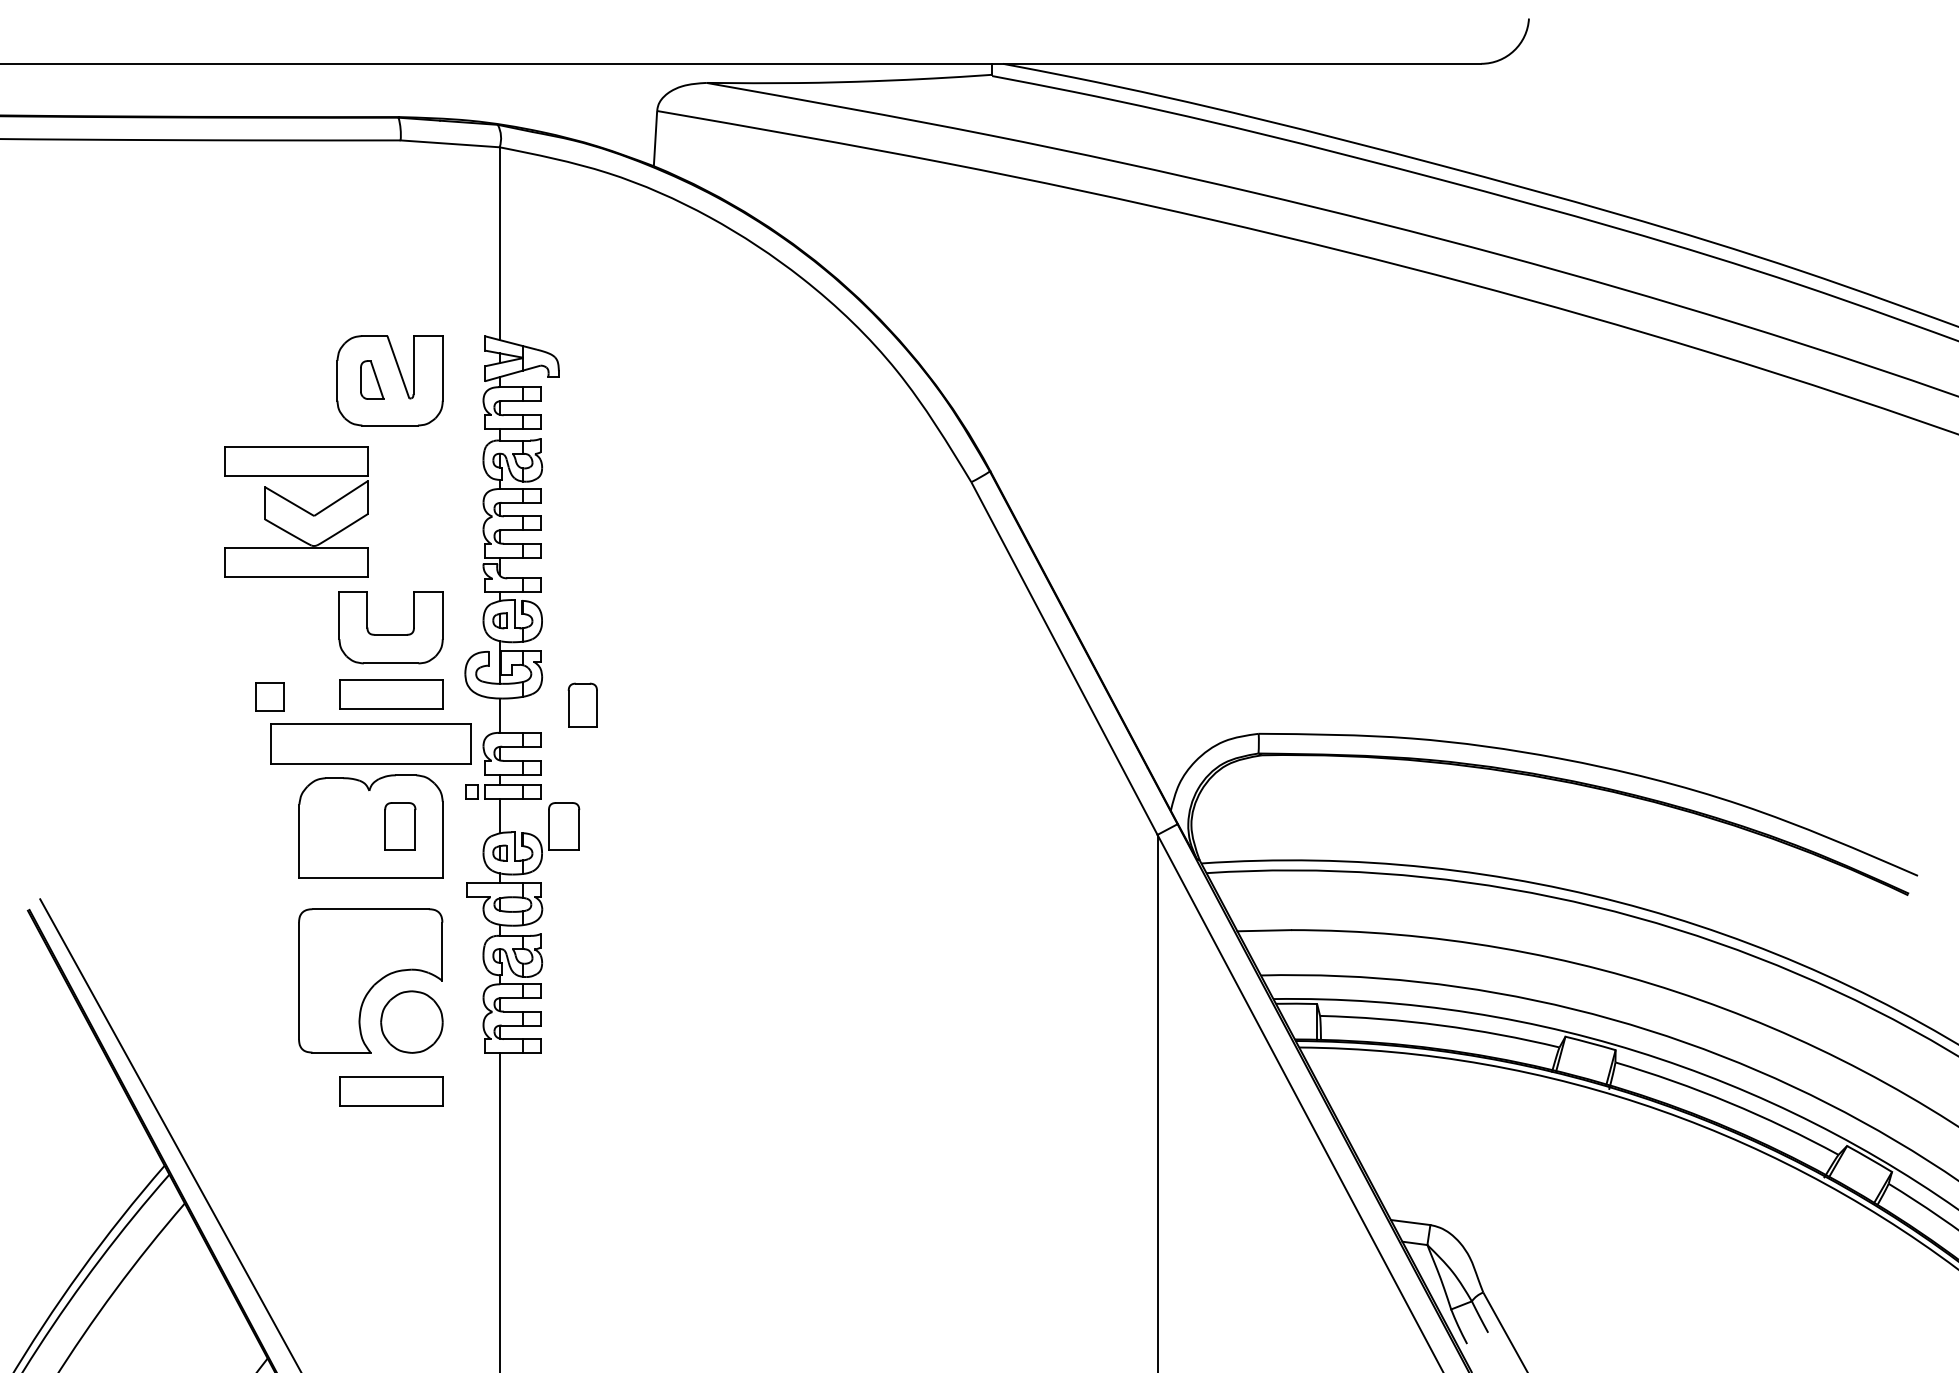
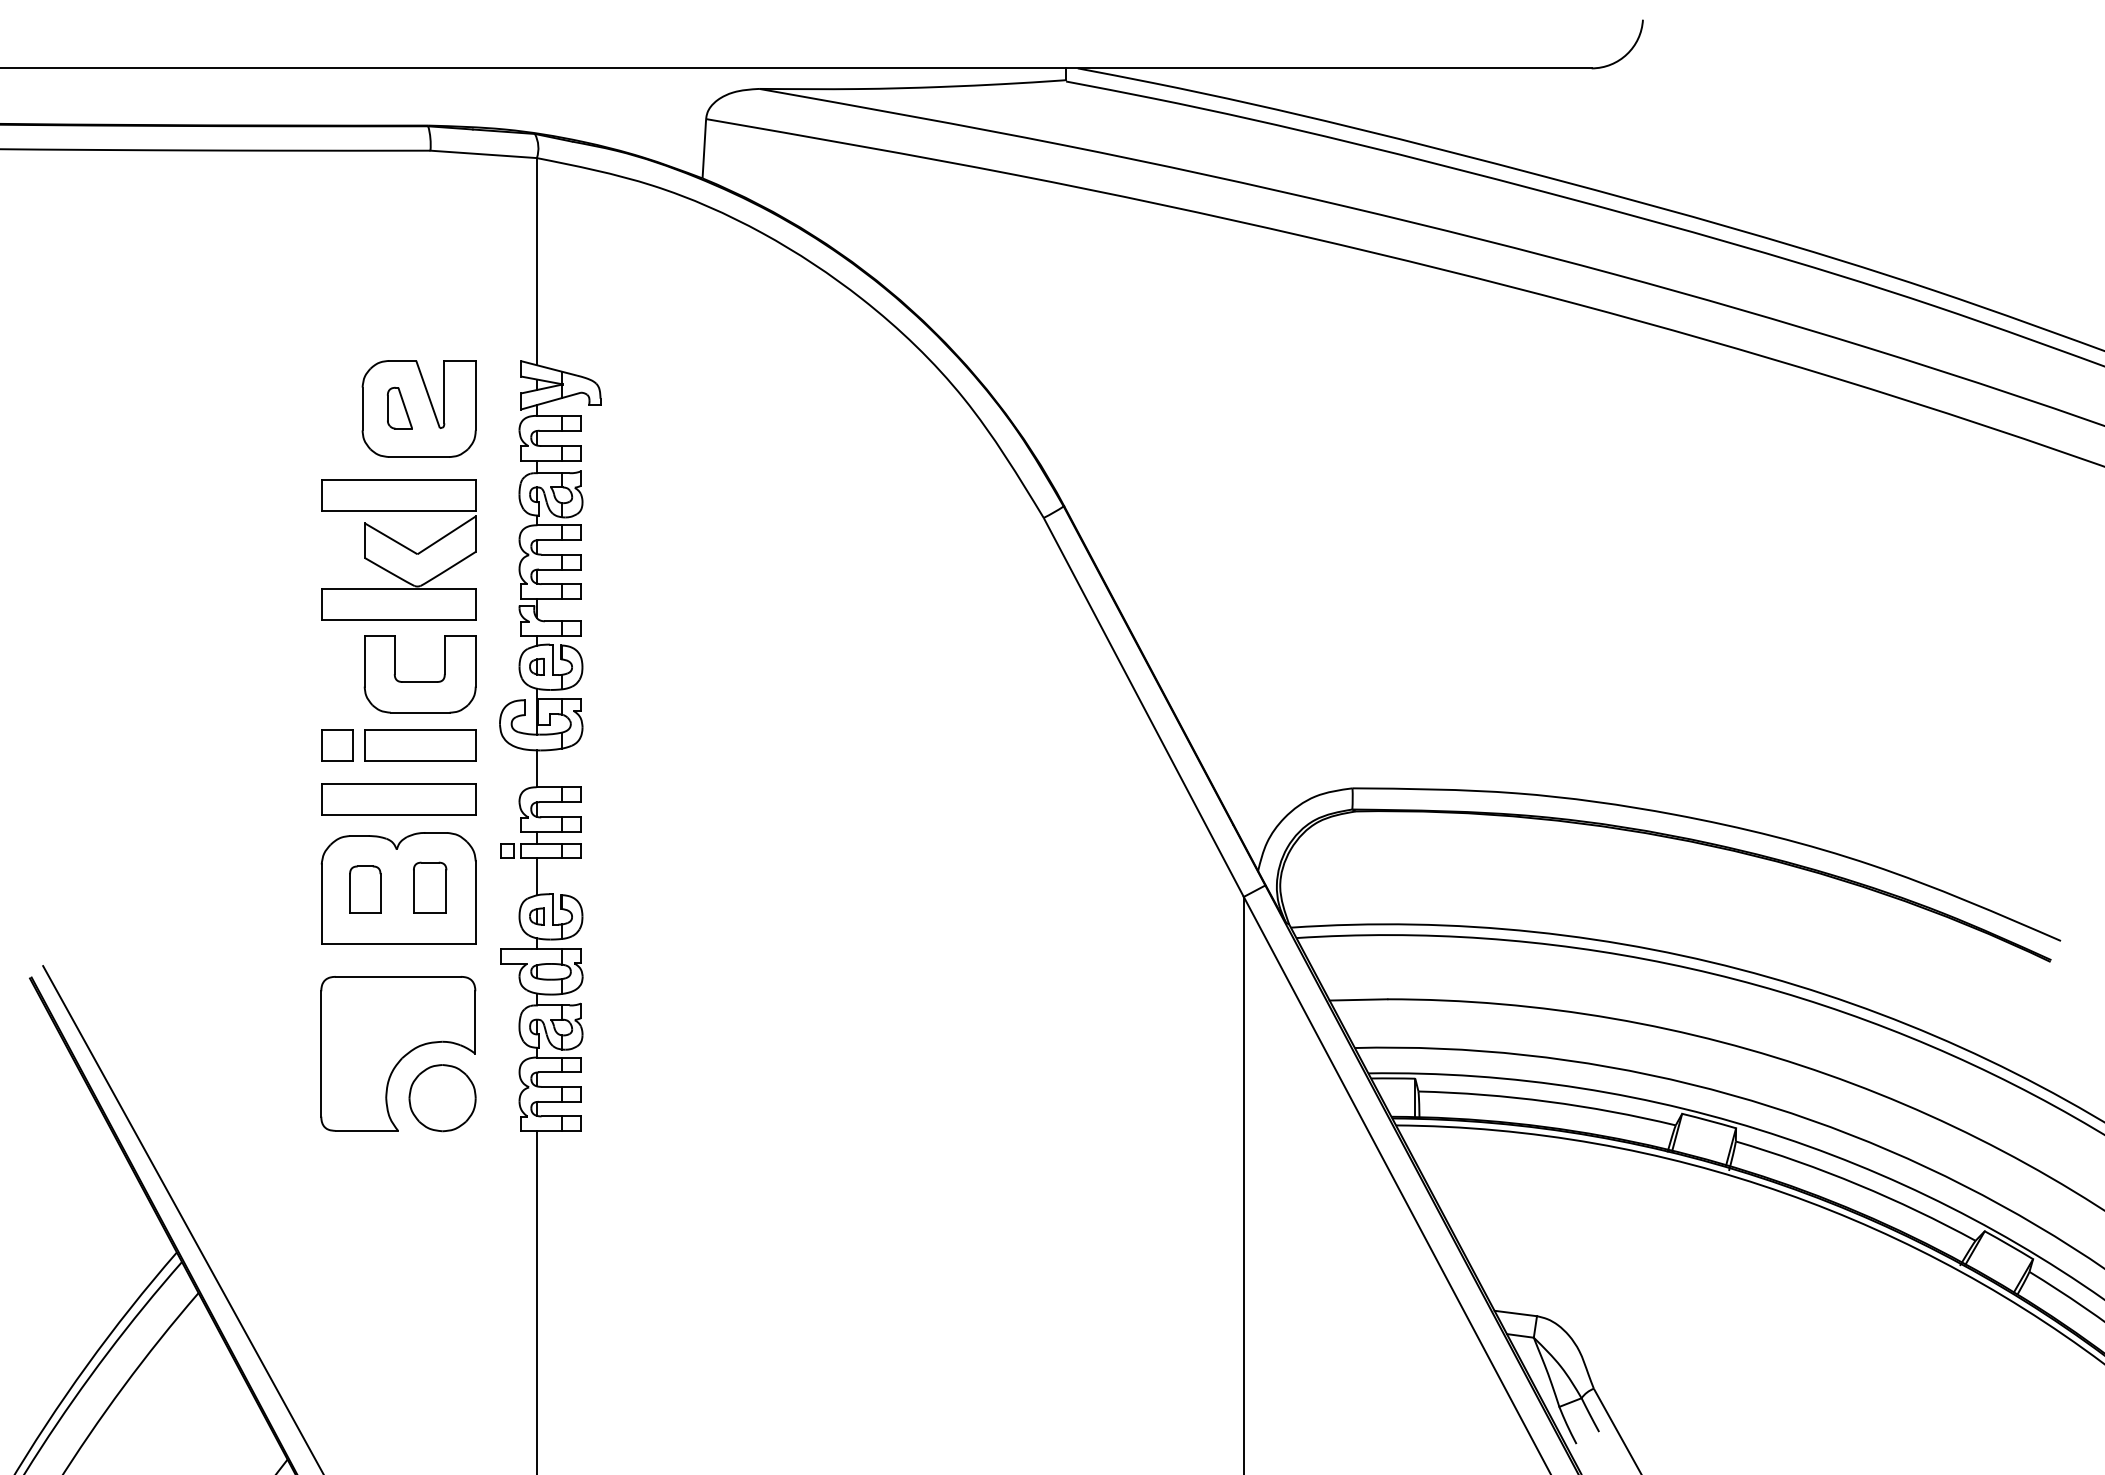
part: (296, 511) -> (398, 549), moved
part: (270, 696) -> (337, 745), moved
part: (583, 705) -> (365, 889), moved
part: (370, 744) -> (398, 799), size x0.71
part: (564, 826) -> (606, 887), removed
part: (391, 1091) -> (420, 1172), removed

